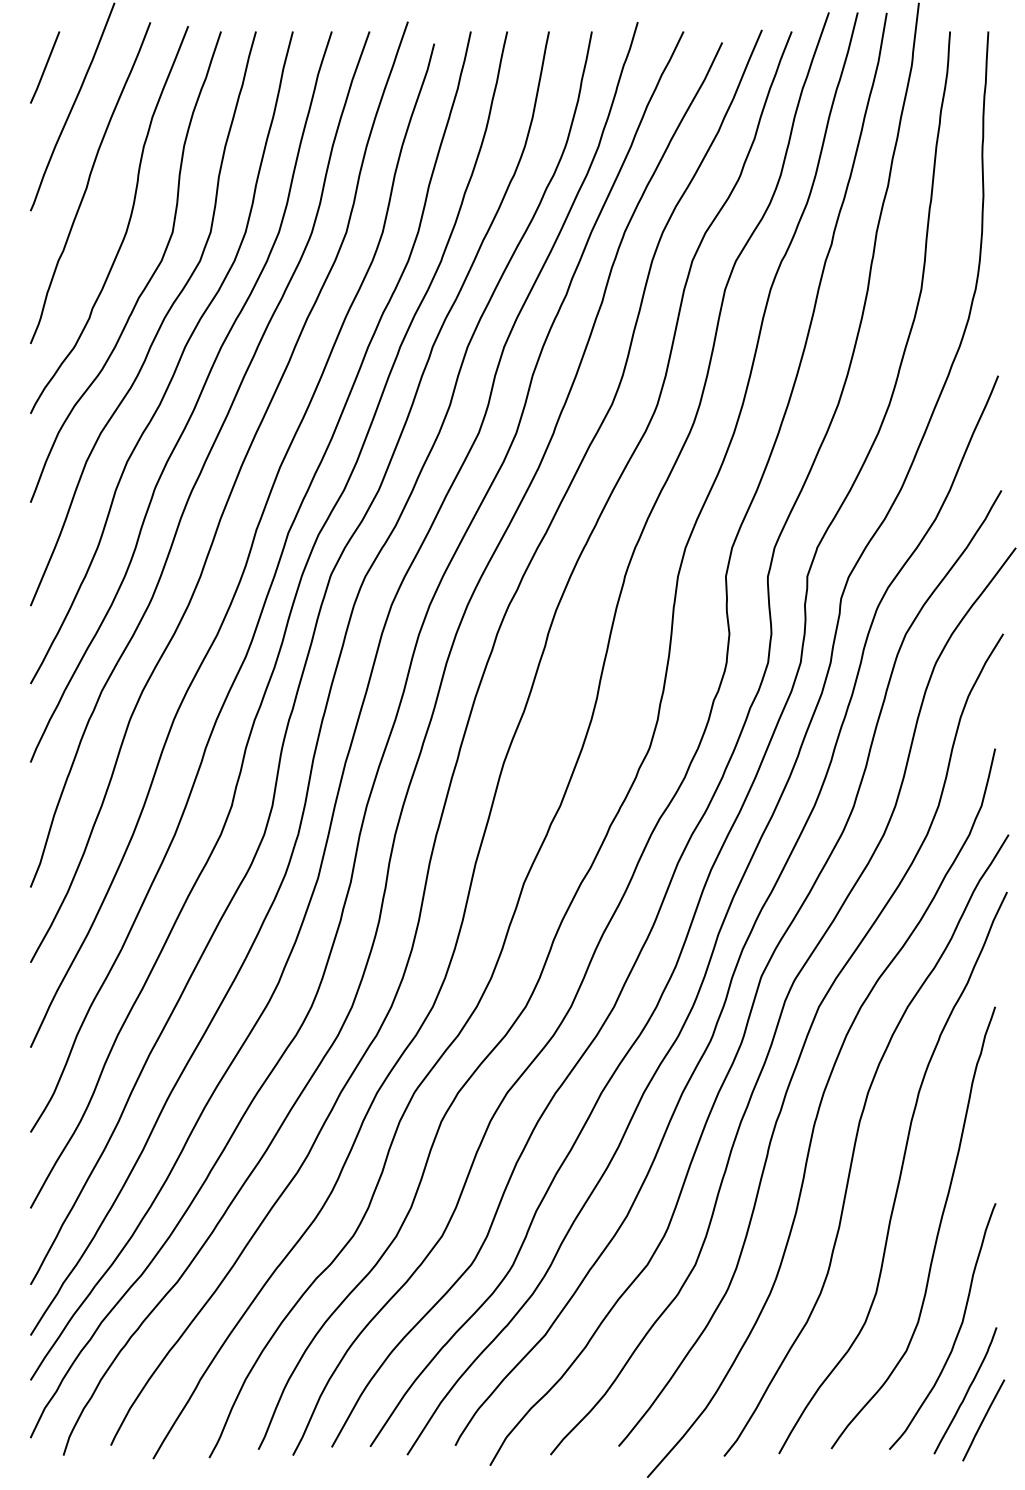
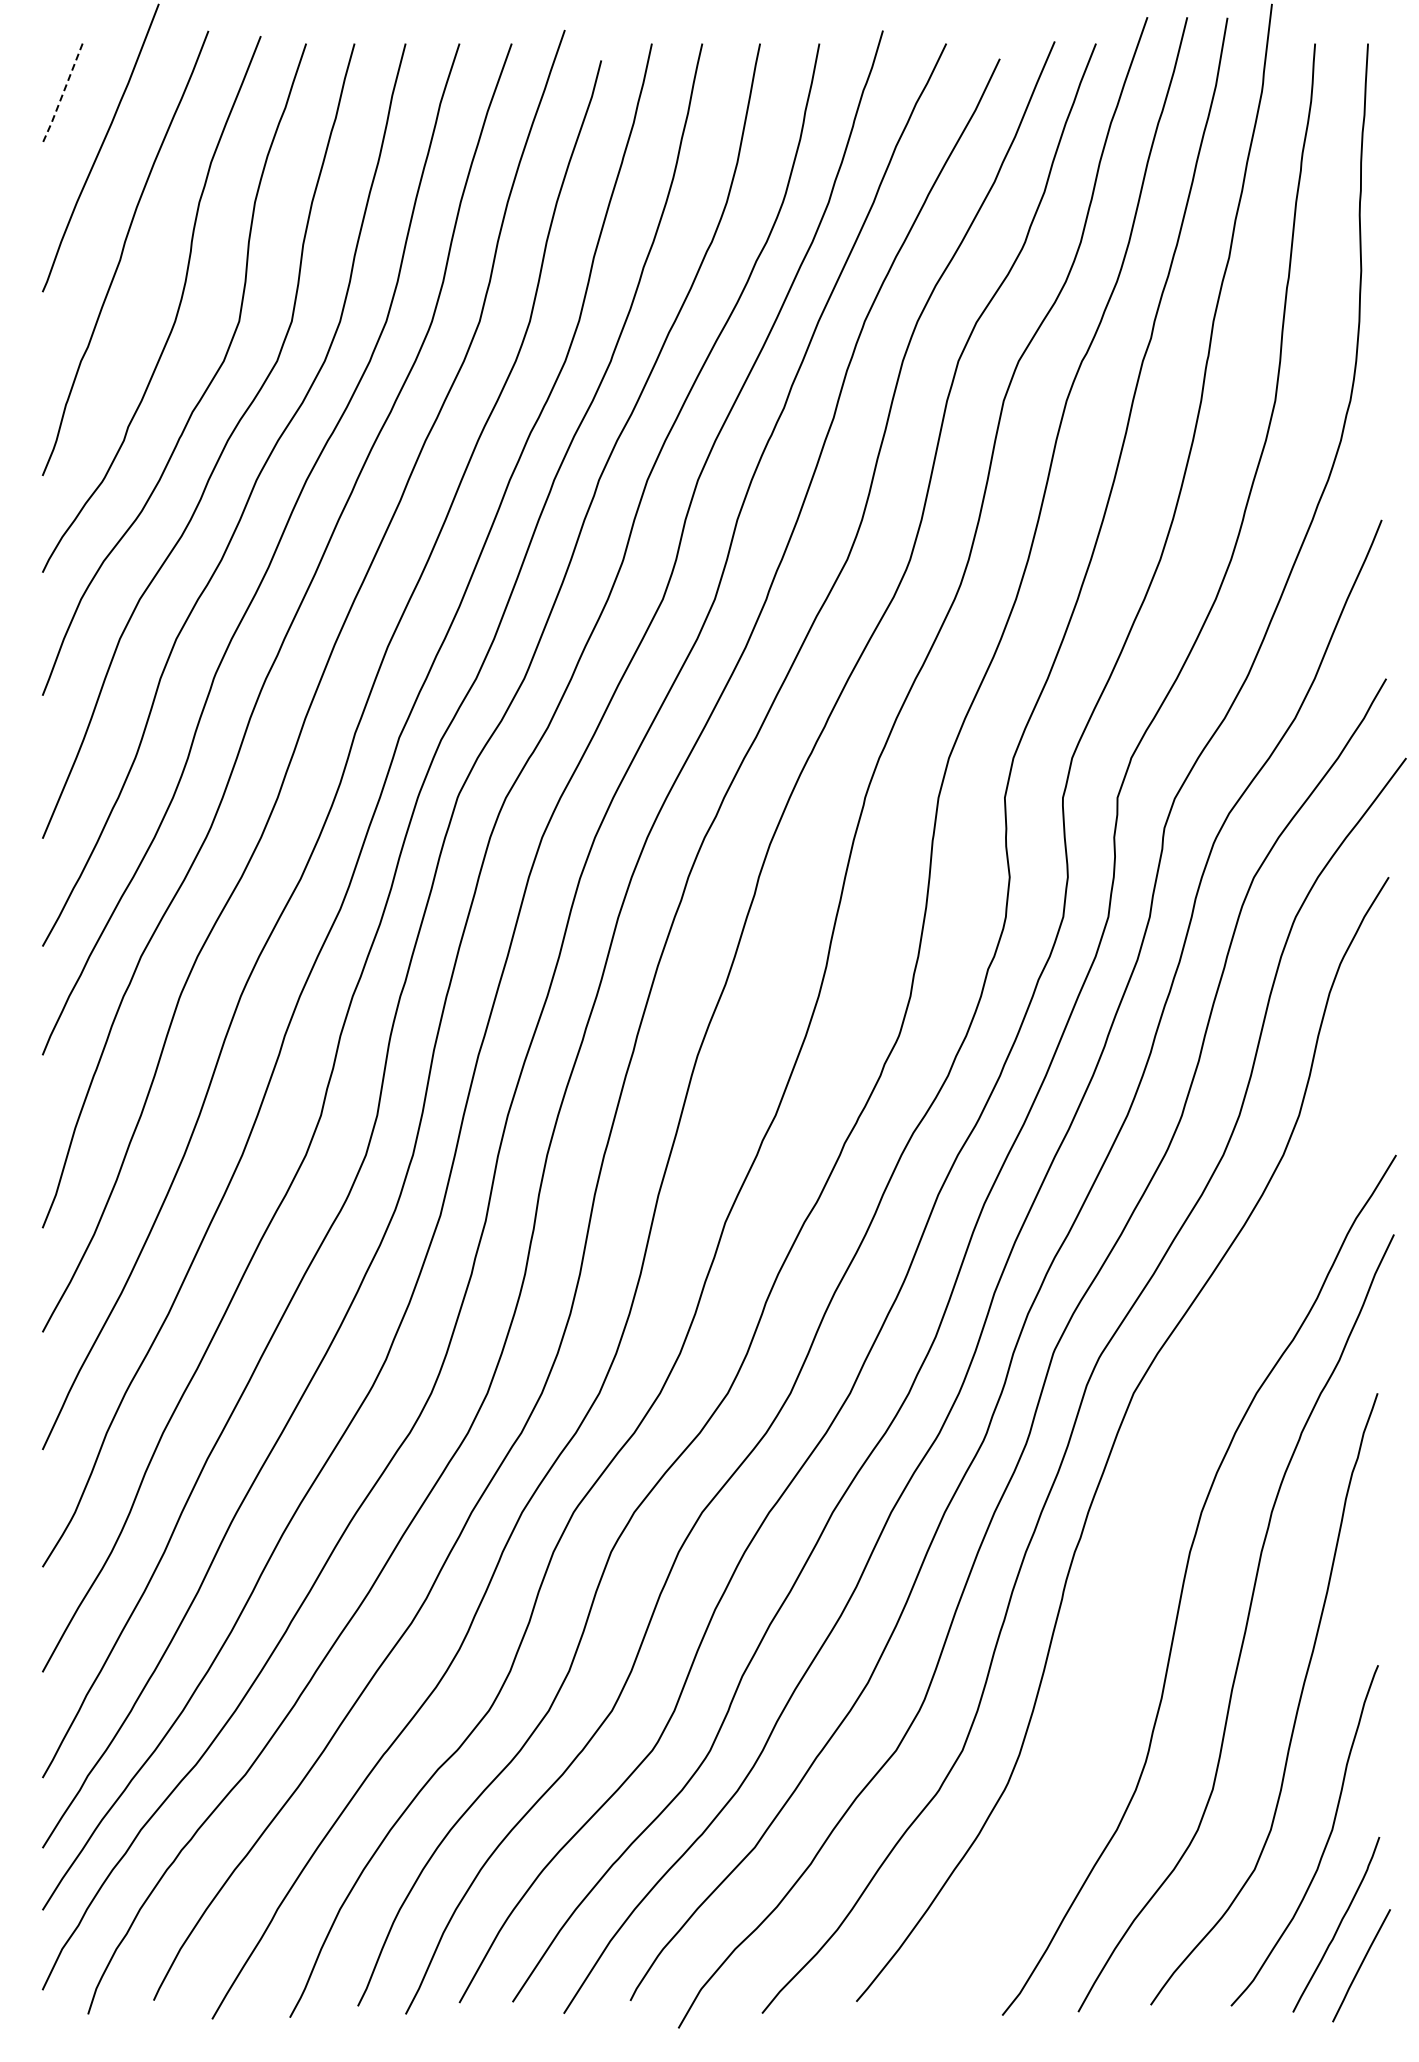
line: (44, 69) -> (62, 95), solid -> dashed
curve: (818, 1112) -> (1133, 1539), removed

